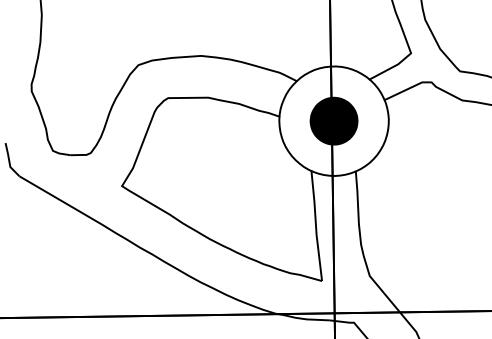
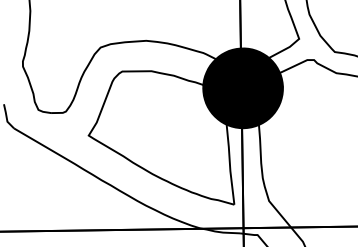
fill: (333, 121) -> (242, 88), added

